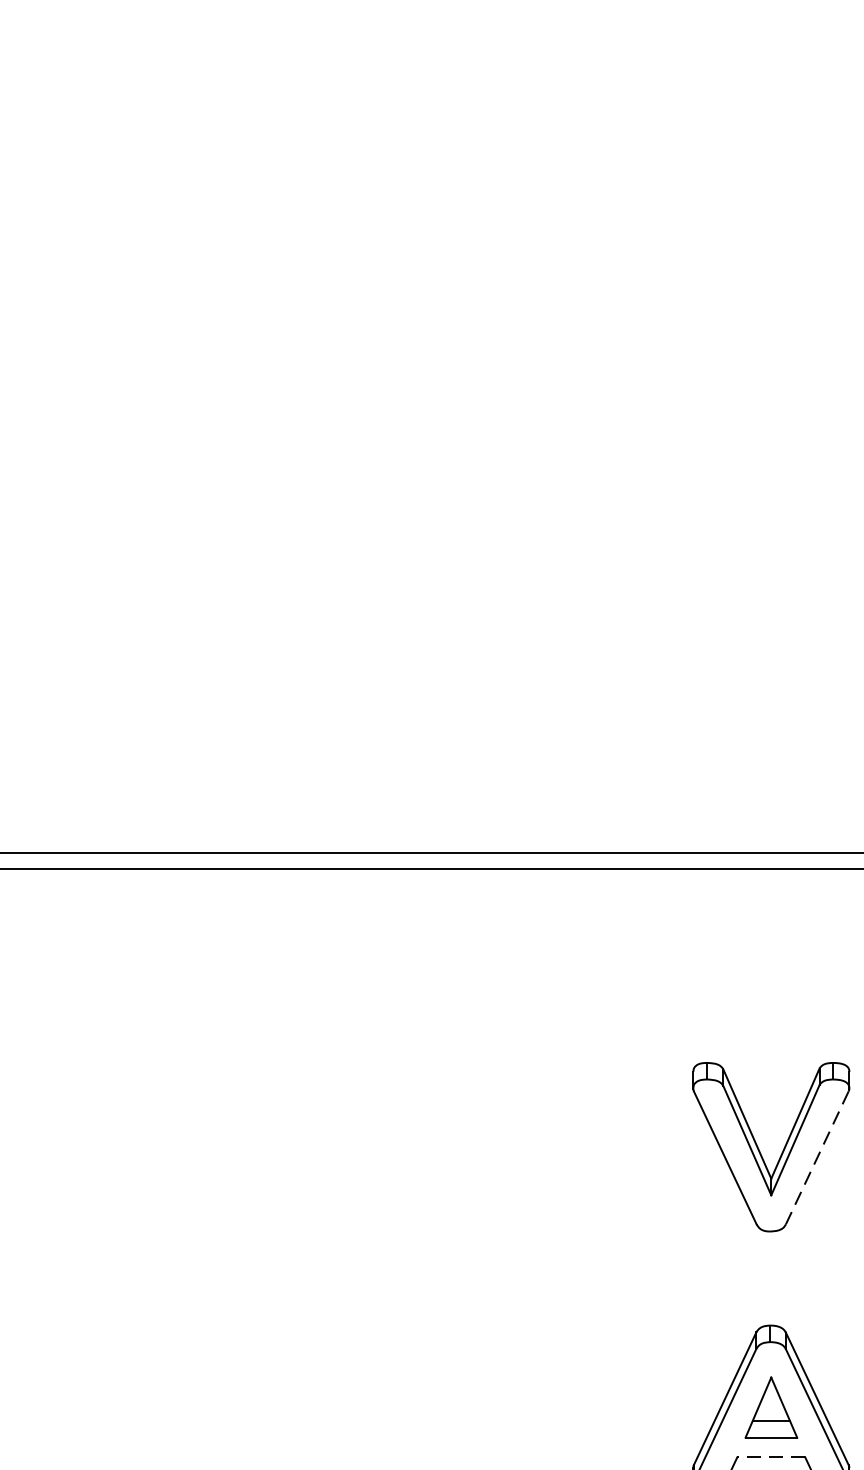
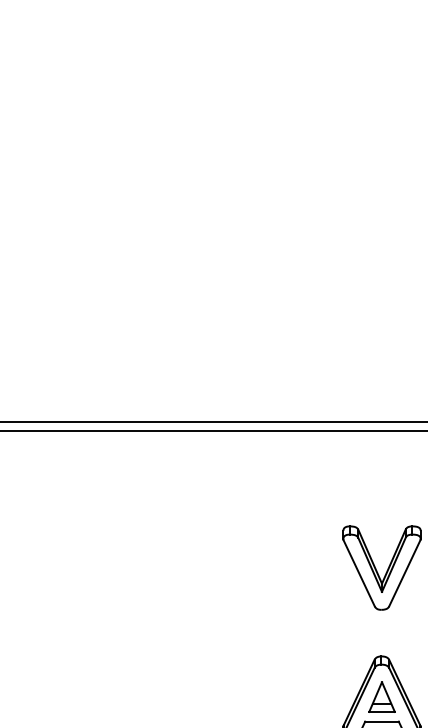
line: (816, 1158) -> (404, 573), dashed -> solid
line: (772, 1456) -> (382, 721), dashed -> solid

